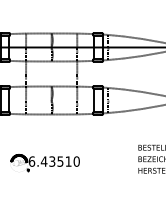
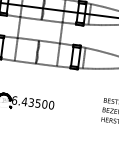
text: (68, 161) -> (44, 104), 6.43510 -> 6.43500

